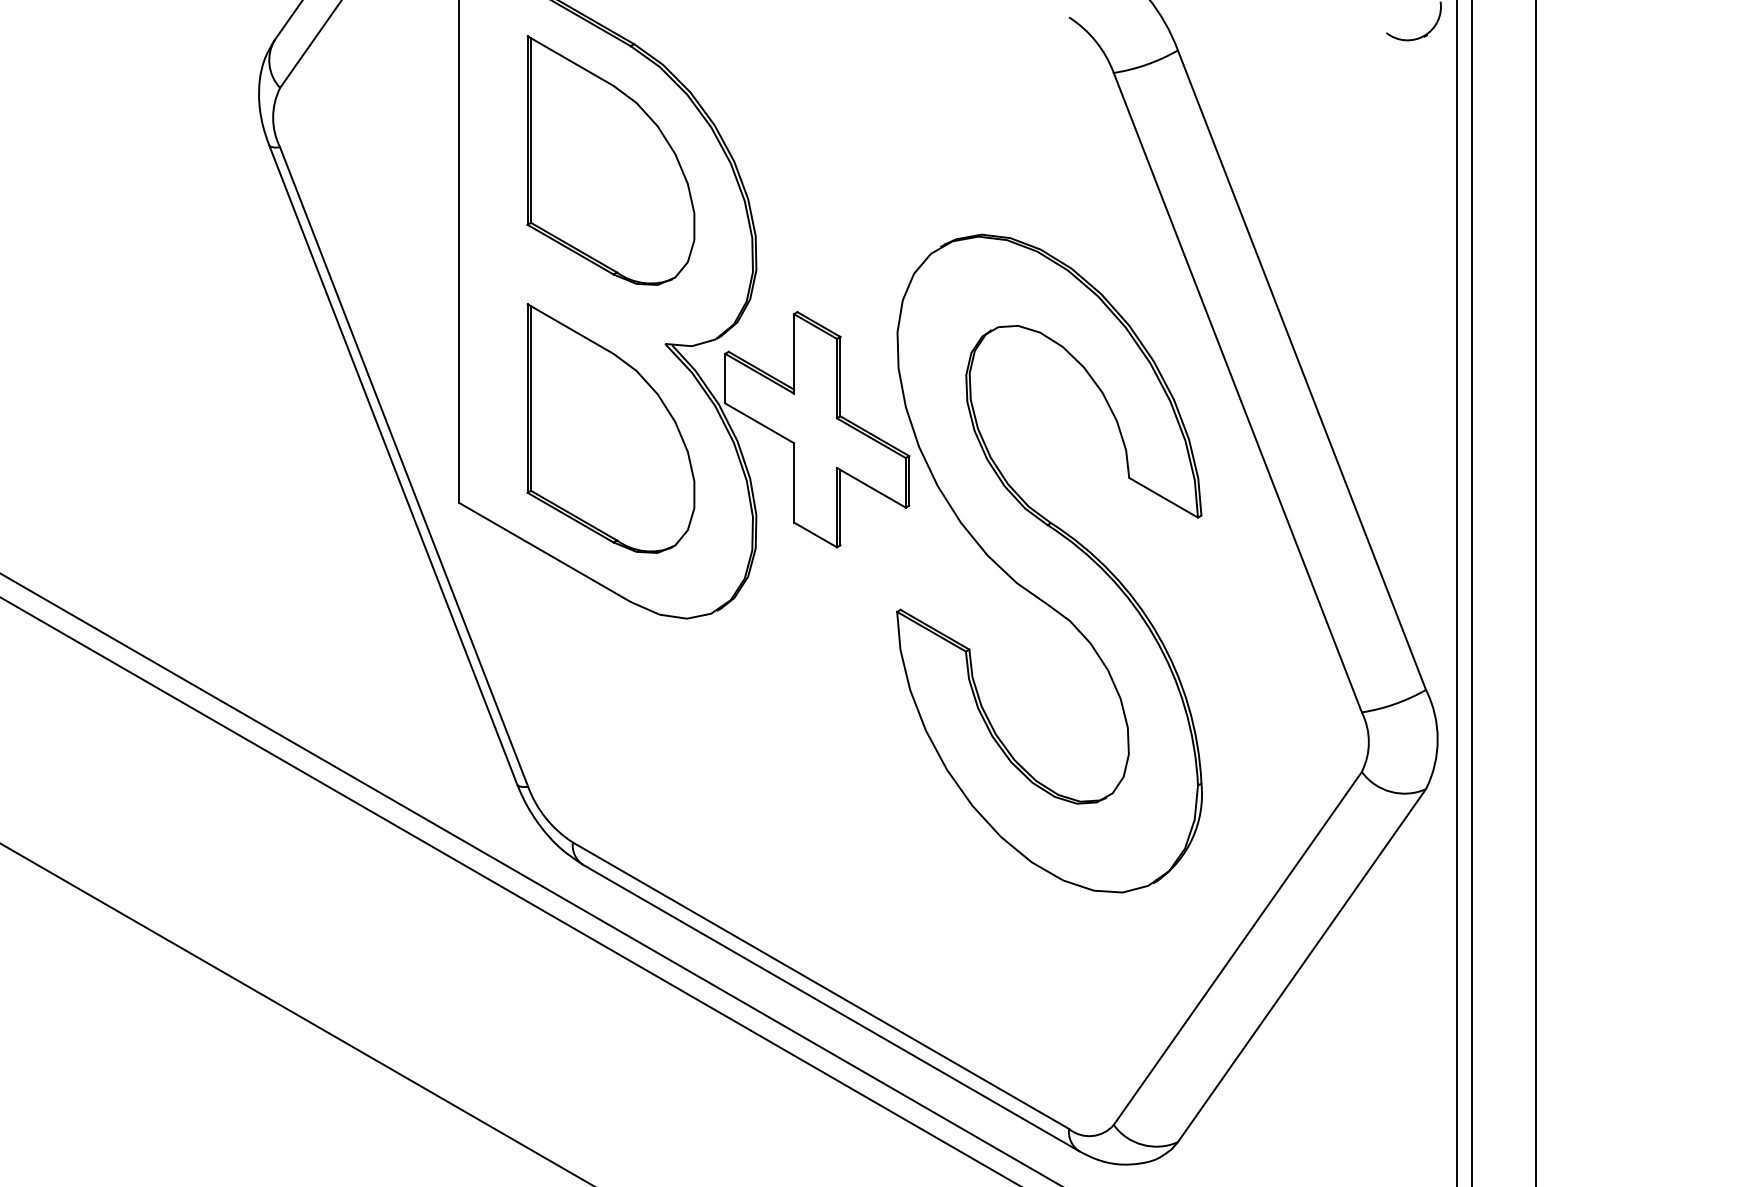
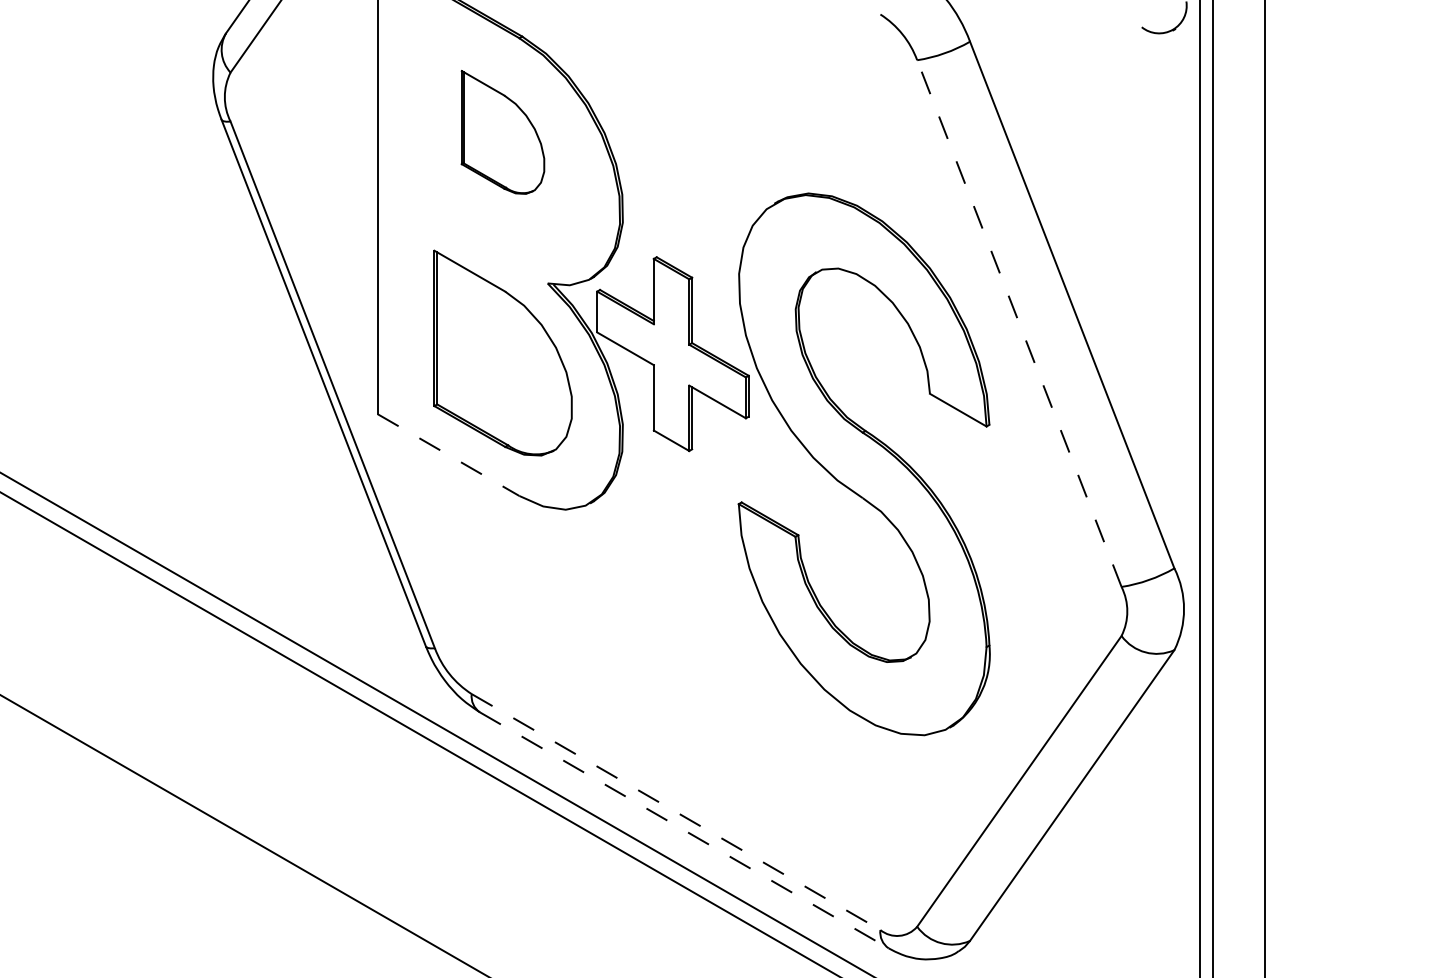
part: (610, 160) -> (502, 132), size x0.6
line: (1237, 392) -> (1019, 323), solid -> dashed
line: (544, 552) -> (448, 455), solid -> dashed
line: (821, 986) -> (676, 812), solid -> dashed
line: (831, 1008) -> (684, 830), solid -> dashed

